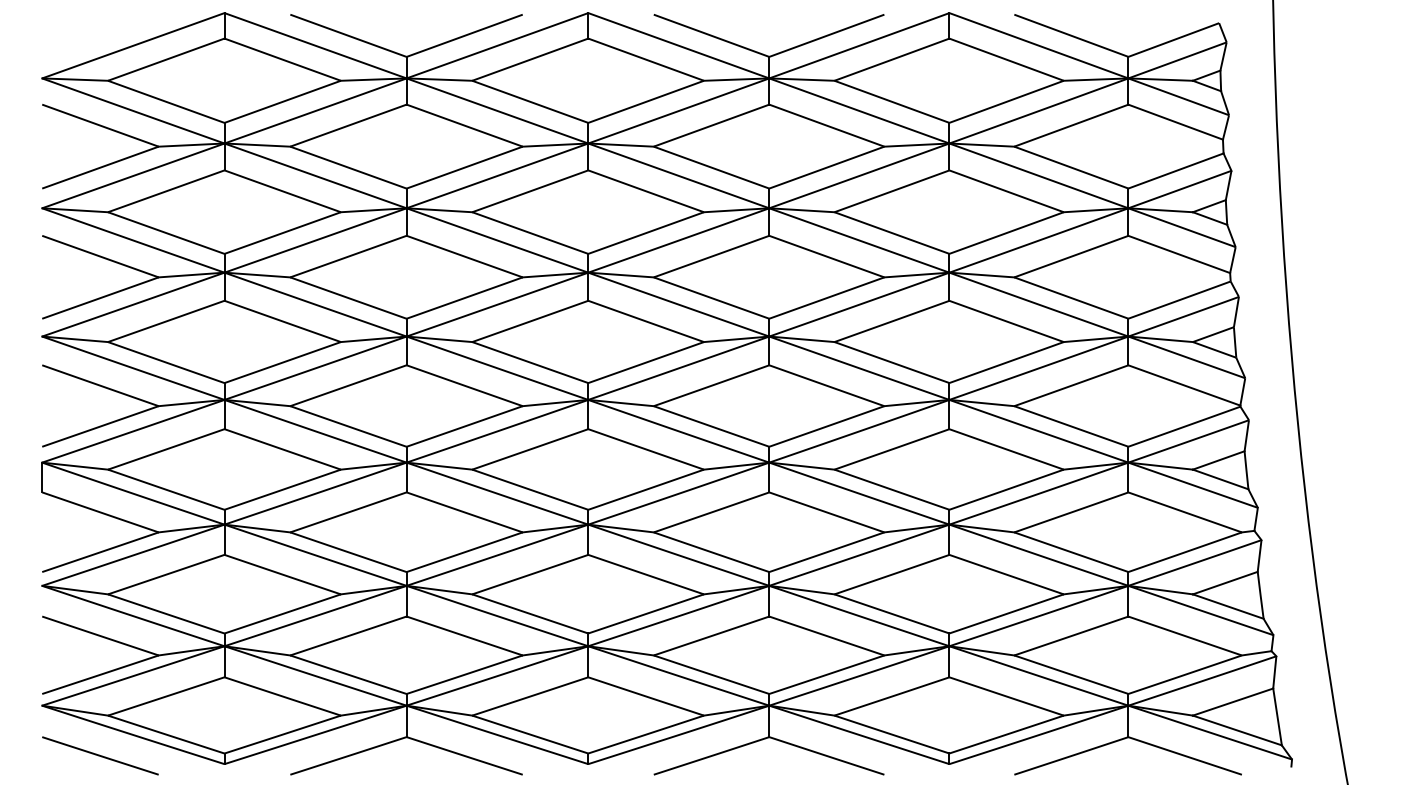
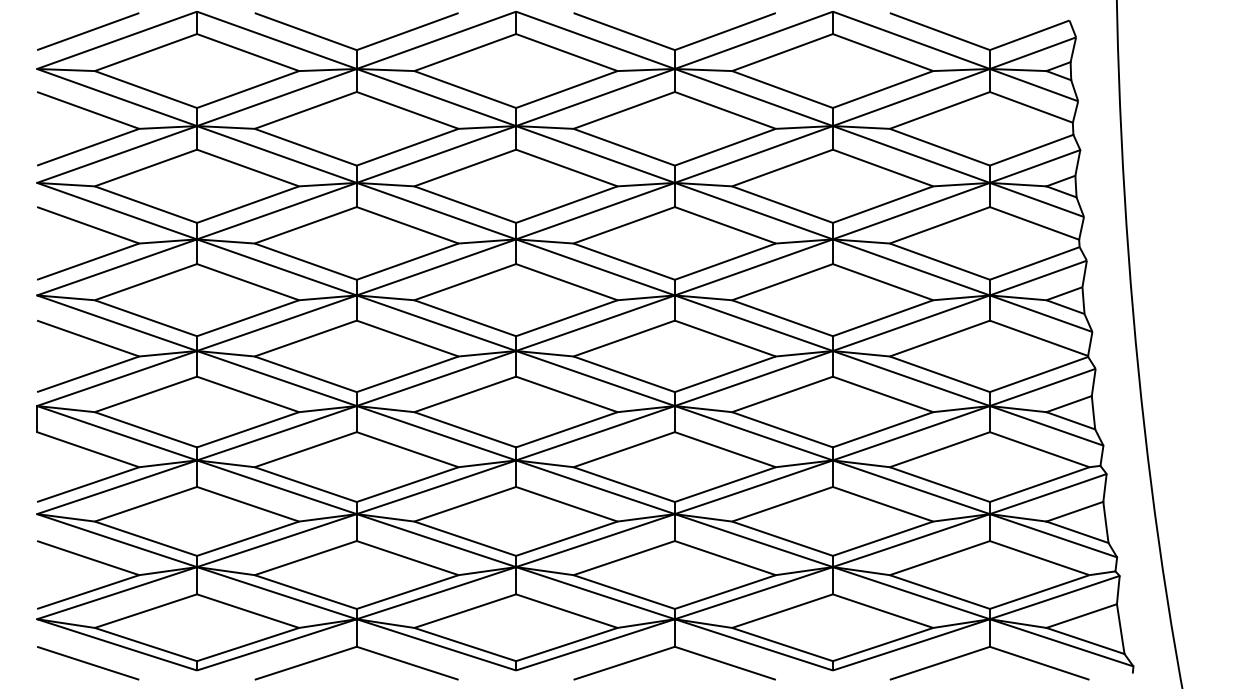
line: (100, 35) -> (88, 31), added

